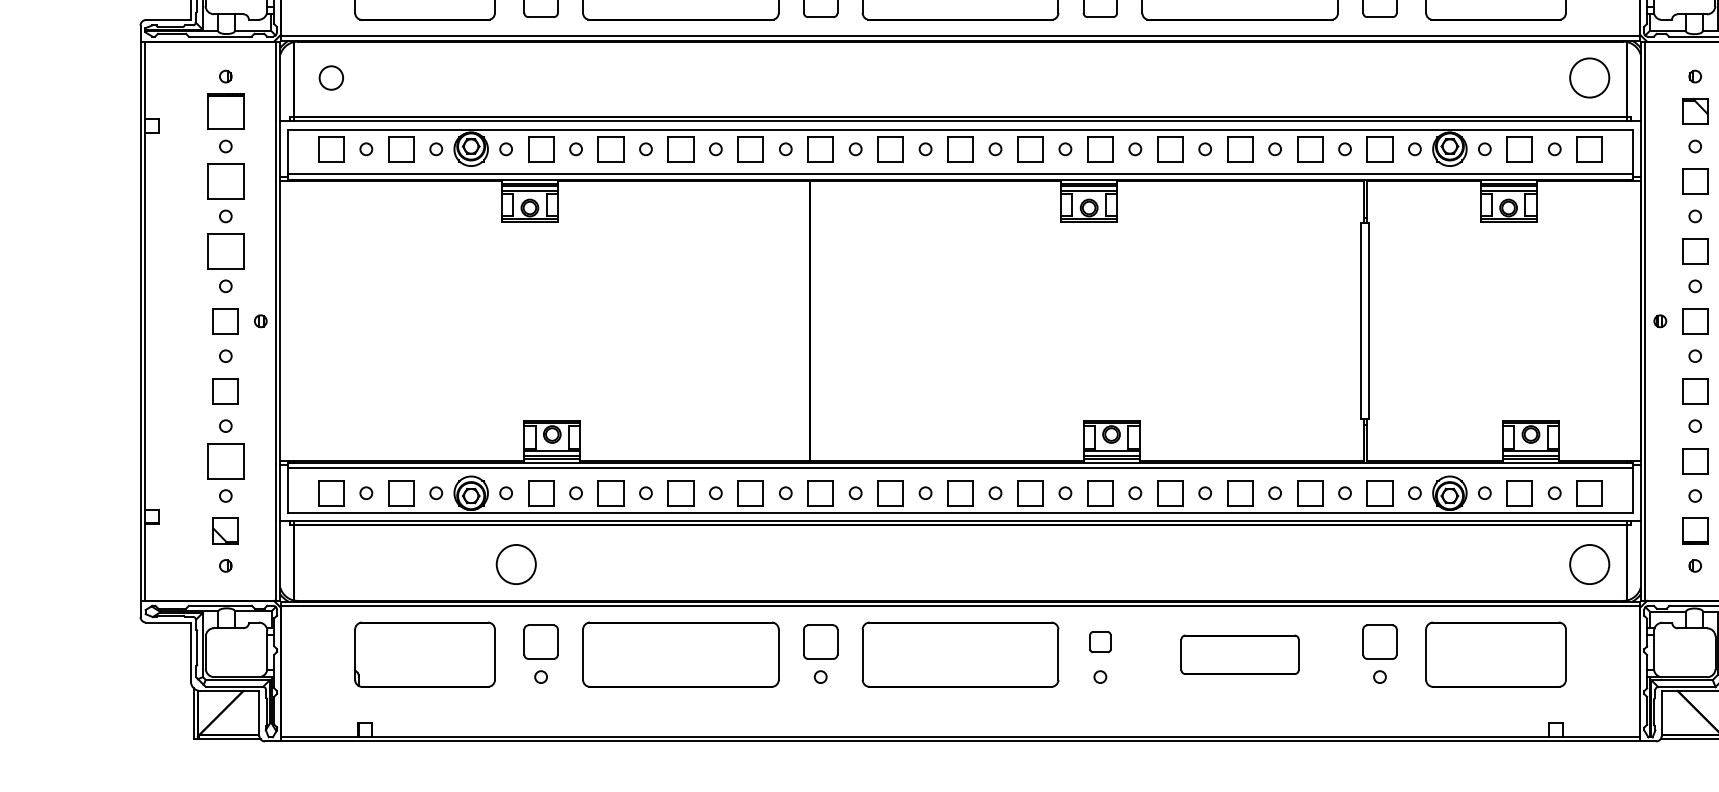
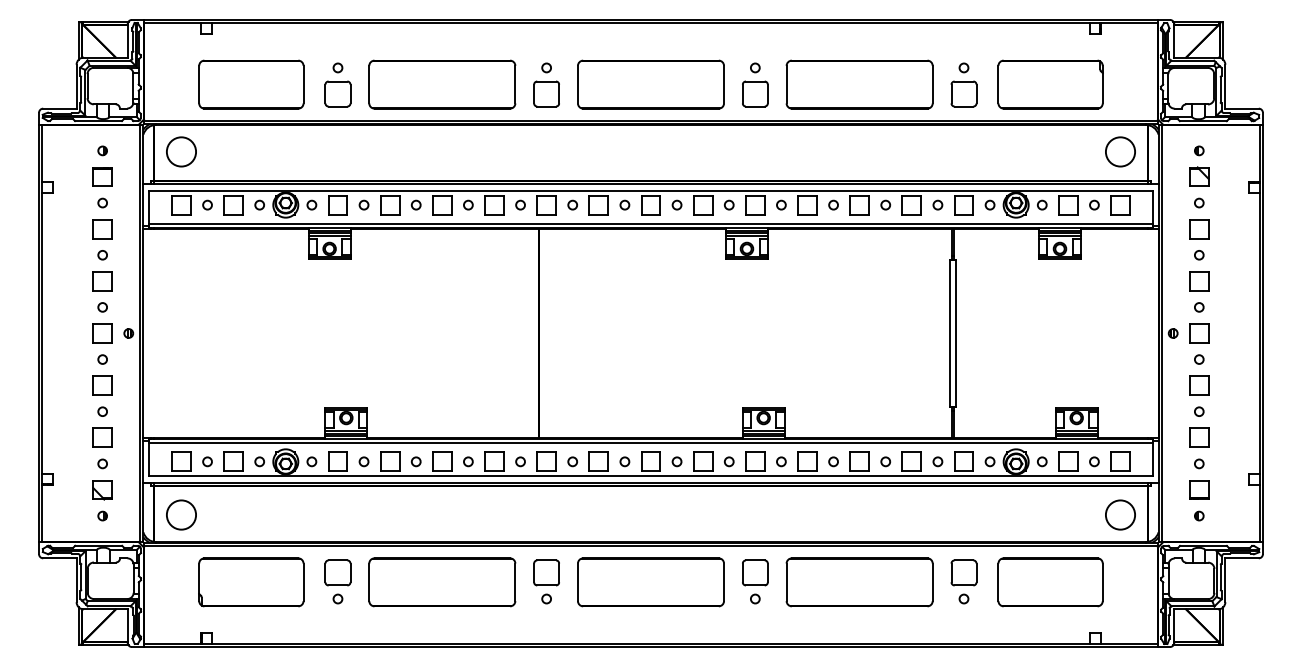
circle: (331, 77) -> (181, 151), size x1.67
part: (225, 110) -> (102, 176), size x0.71
part: (225, 181) -> (102, 229), size x0.71
part: (225, 251) -> (102, 281), size x0.71
part: (225, 460) -> (102, 437), size x0.71
circle: (516, 563) -> (181, 514), moved
part: (1100, 641) -> (755, 572), size x1.67
part: (1239, 654) -> (859, 582), size x1.67

